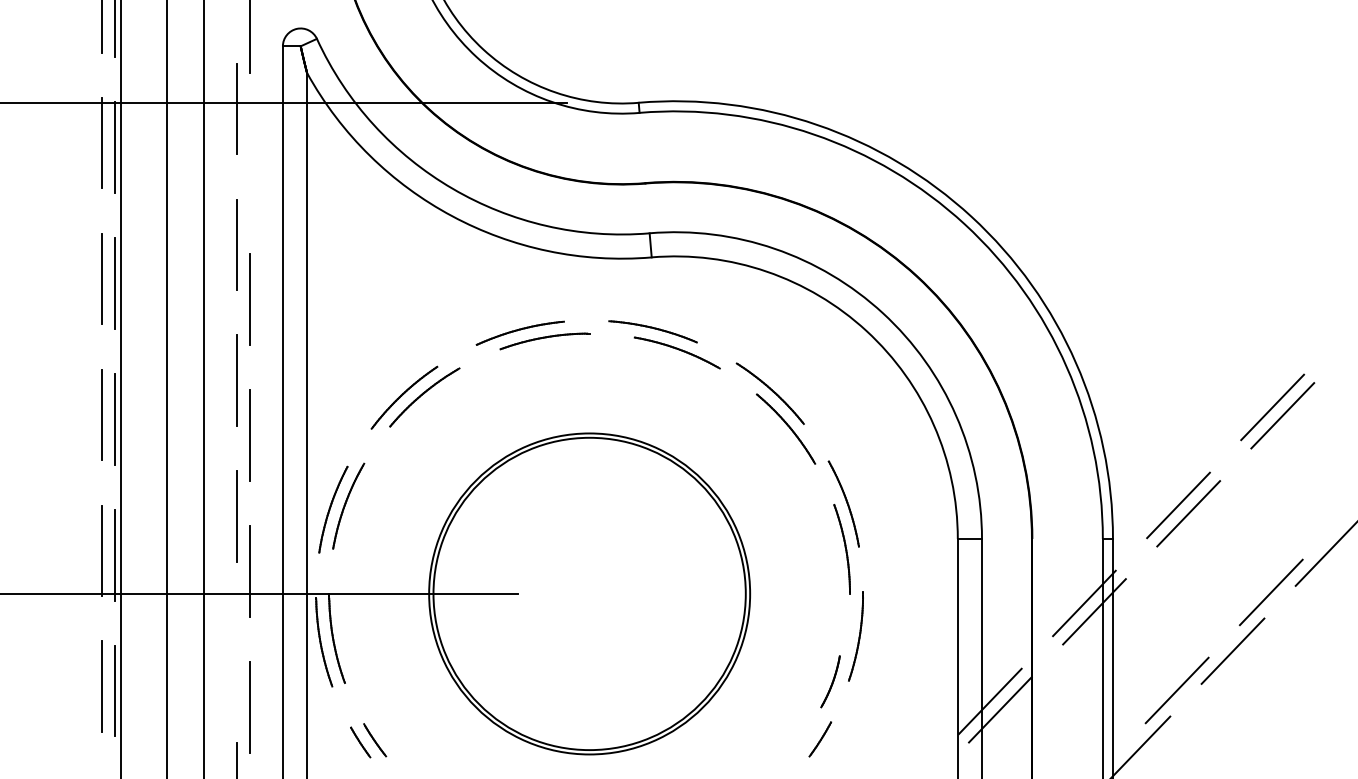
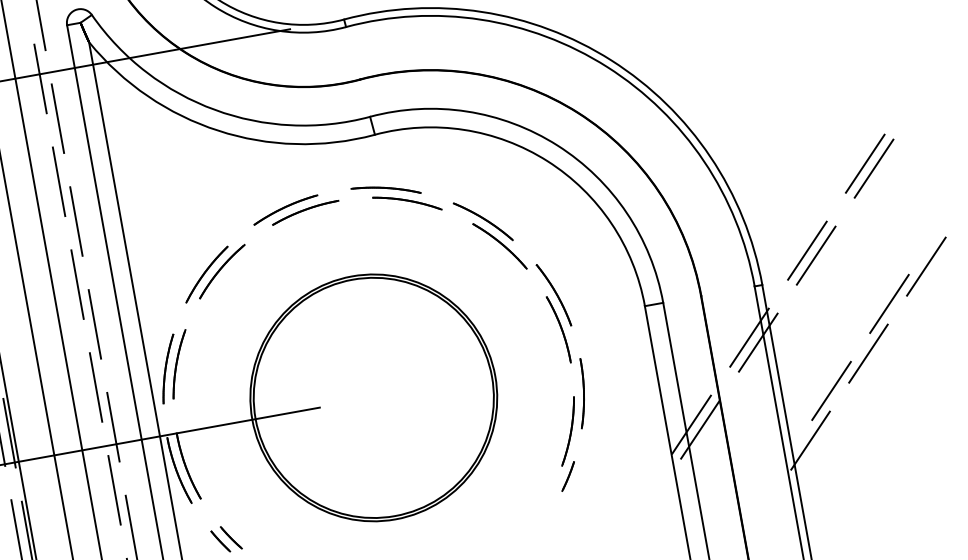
line: (249, 163) -> (57, 118), added
line: (236, 652) -> (114, 490), added
part: (830, 681) -> (567, 431), size x1.67

